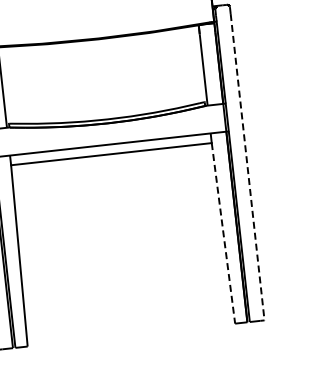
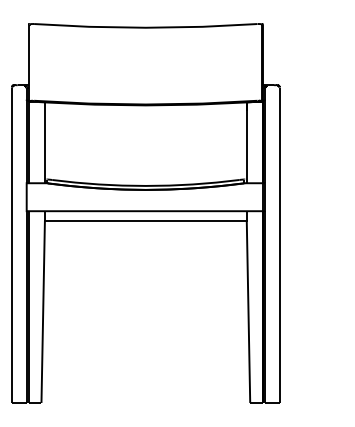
line: (247, 167) -> (279, 249), dashed -> solid
line: (223, 233) -> (248, 312), dashed -> solid

